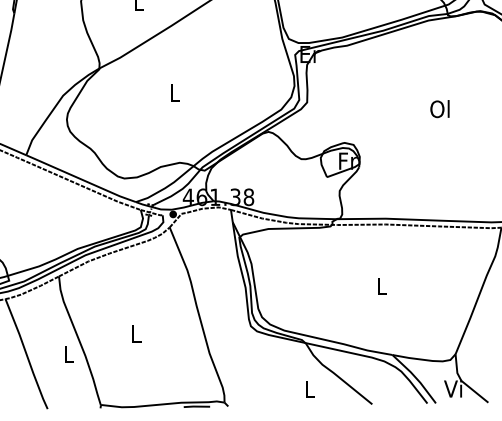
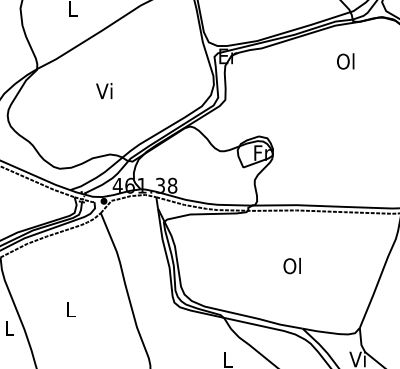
text: (173, 92) -> (104, 90), L -> Vi
text: (439, 109) -> (345, 61), moved
text: (380, 285) -> (291, 265), L -> Ol

